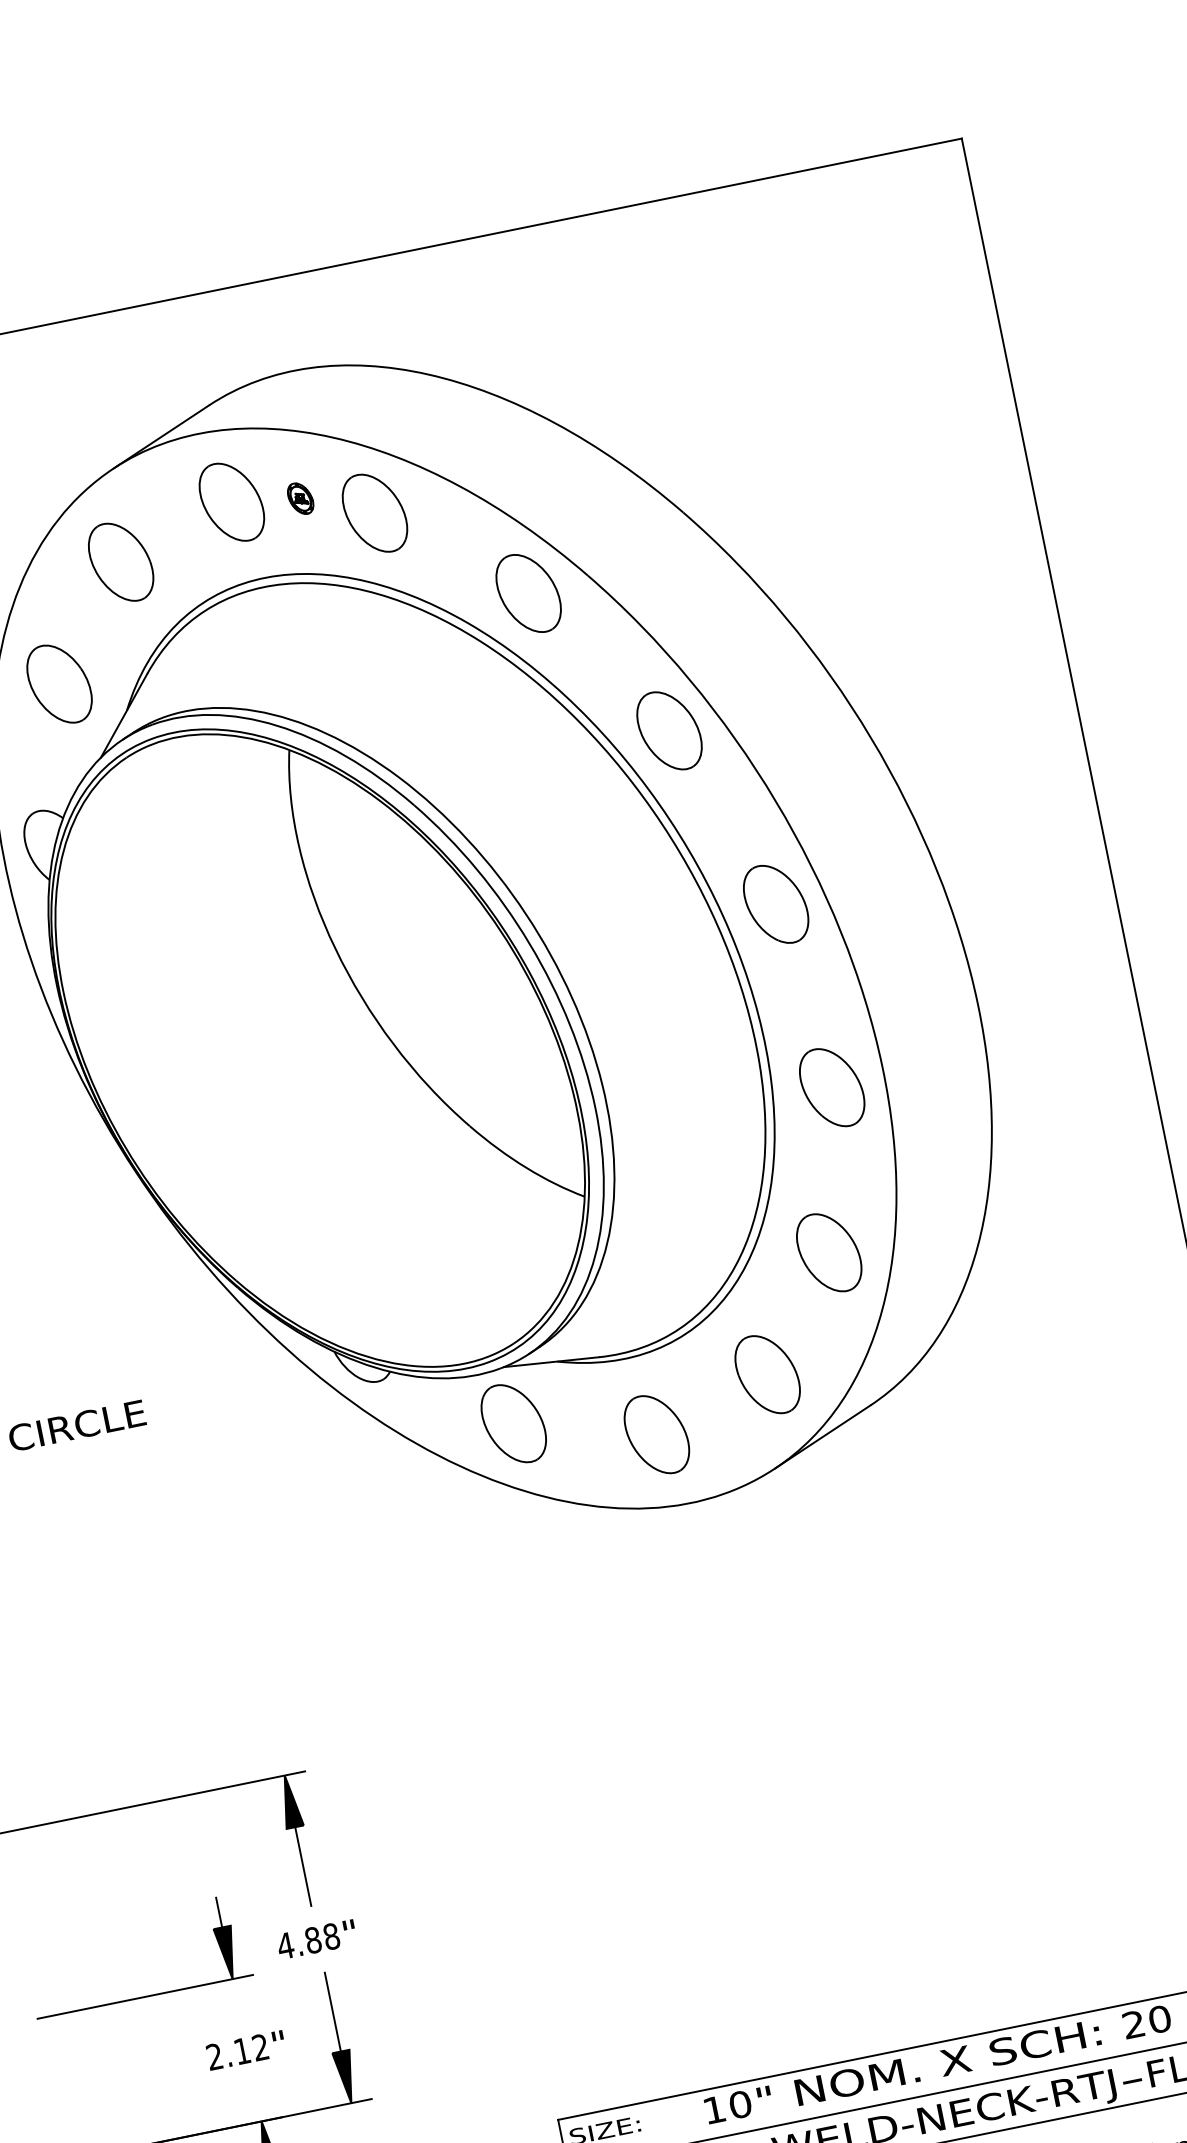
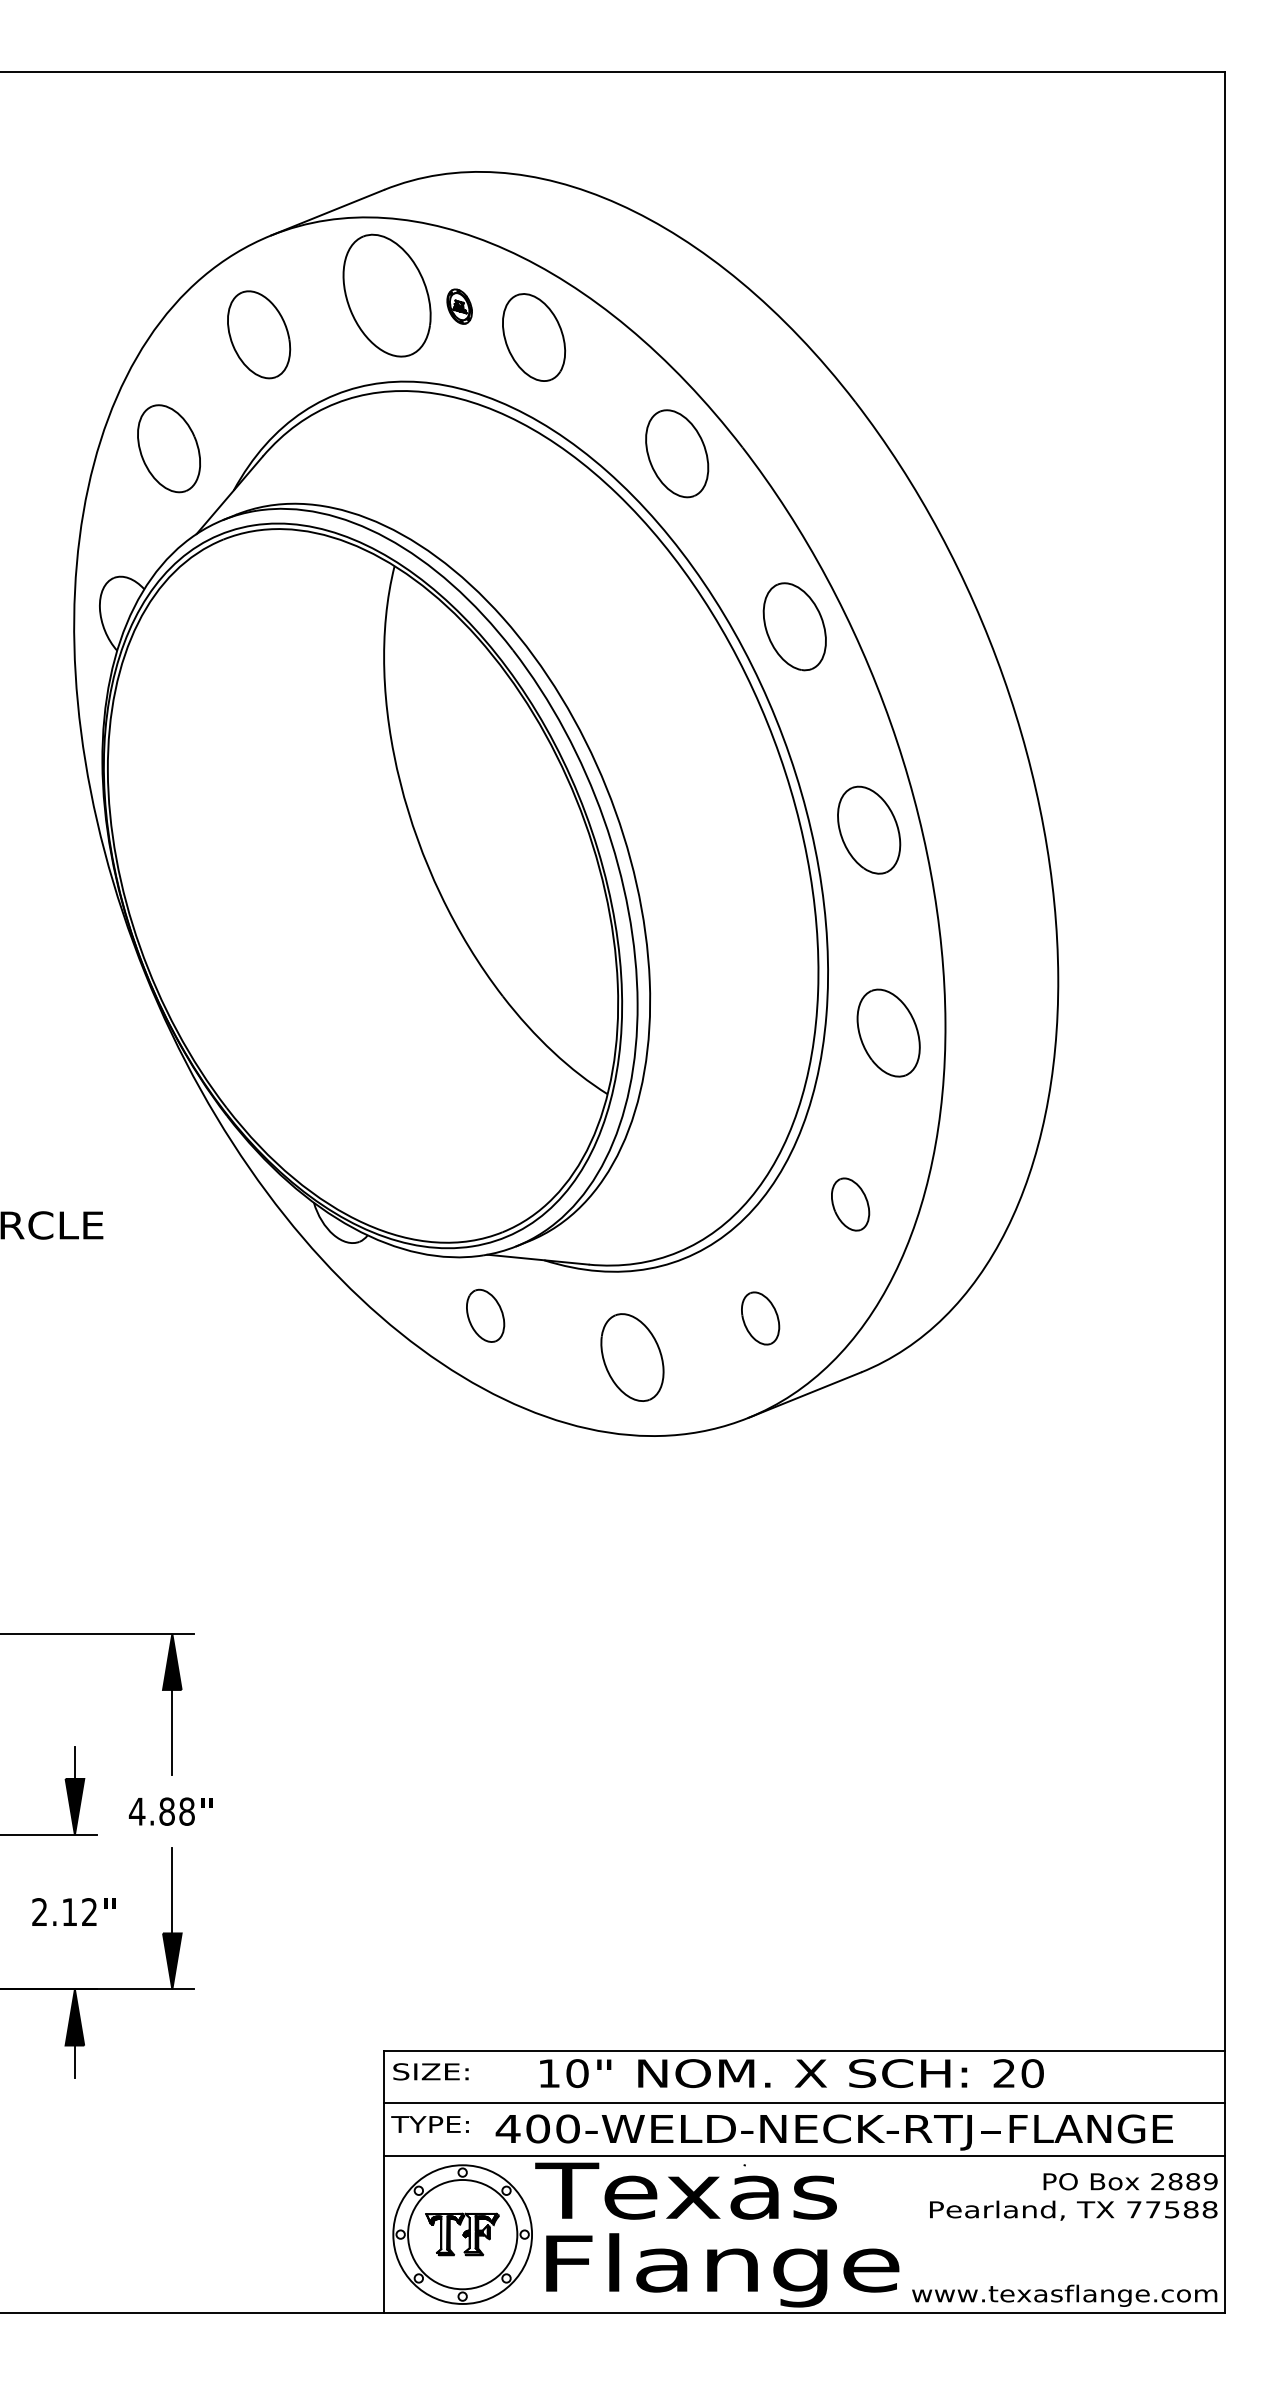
part: (232, 501) -> (387, 295), size x1.4
part: (829, 1252) -> (850, 1204), size x0.6
part: (767, 1374) -> (760, 1318), size x0.6
part: (513, 1423) -> (485, 1315), size x0.6

